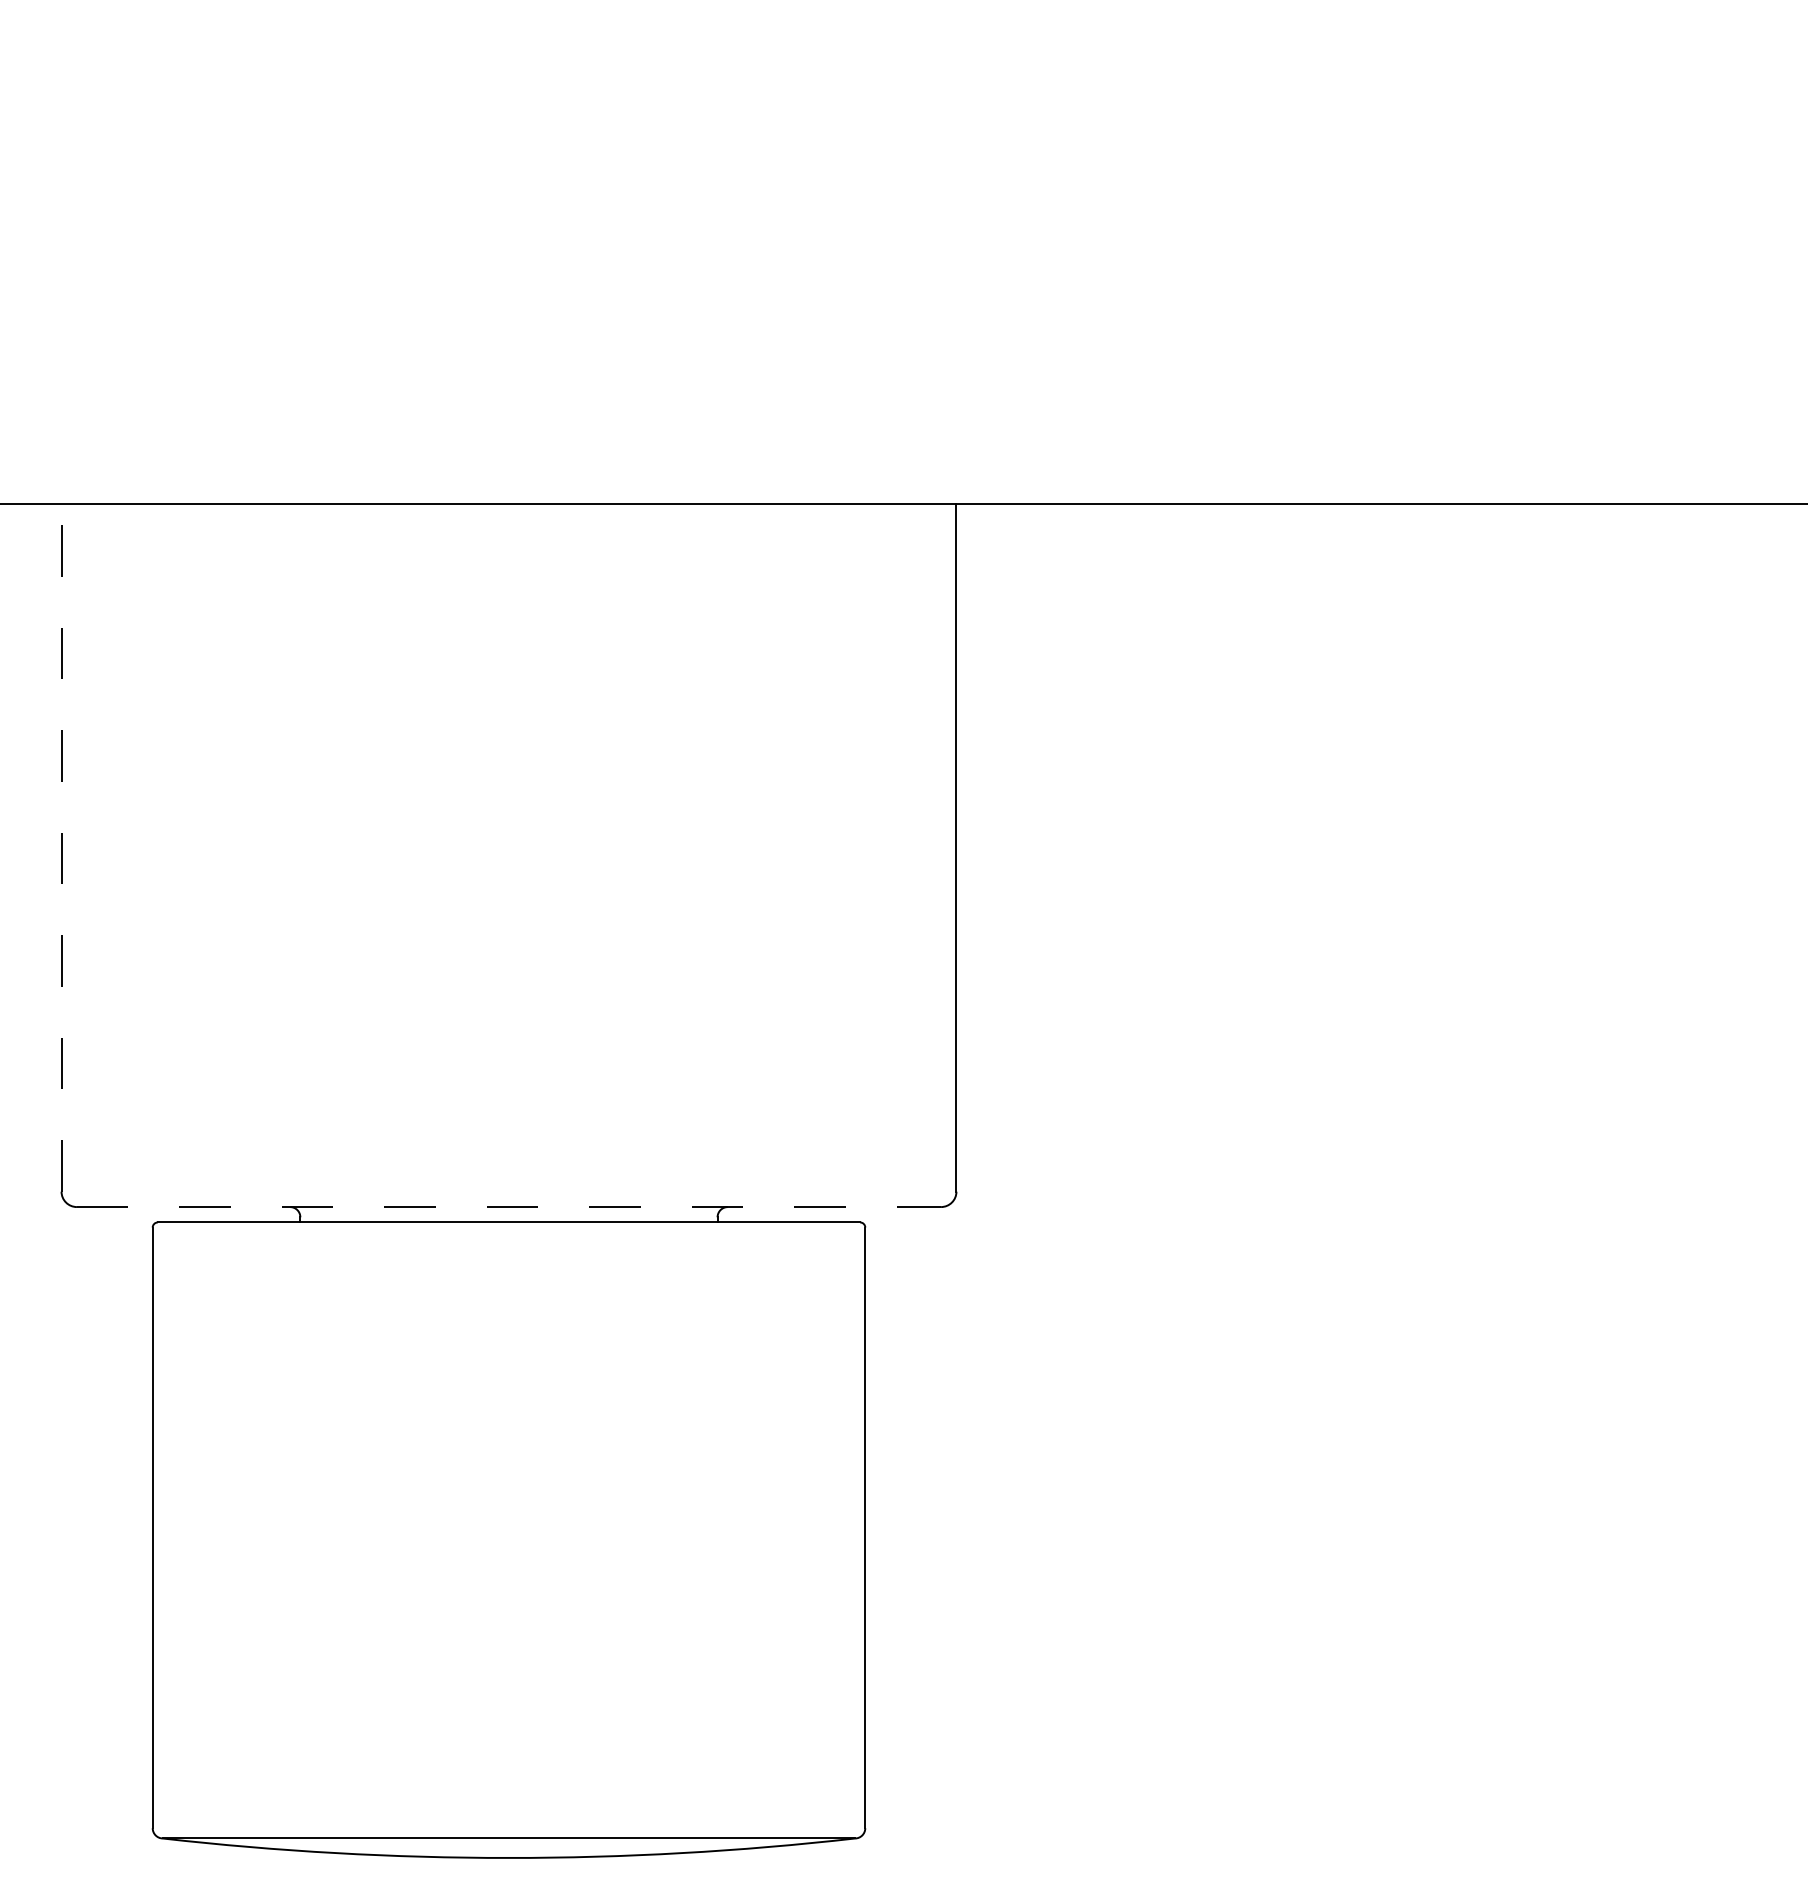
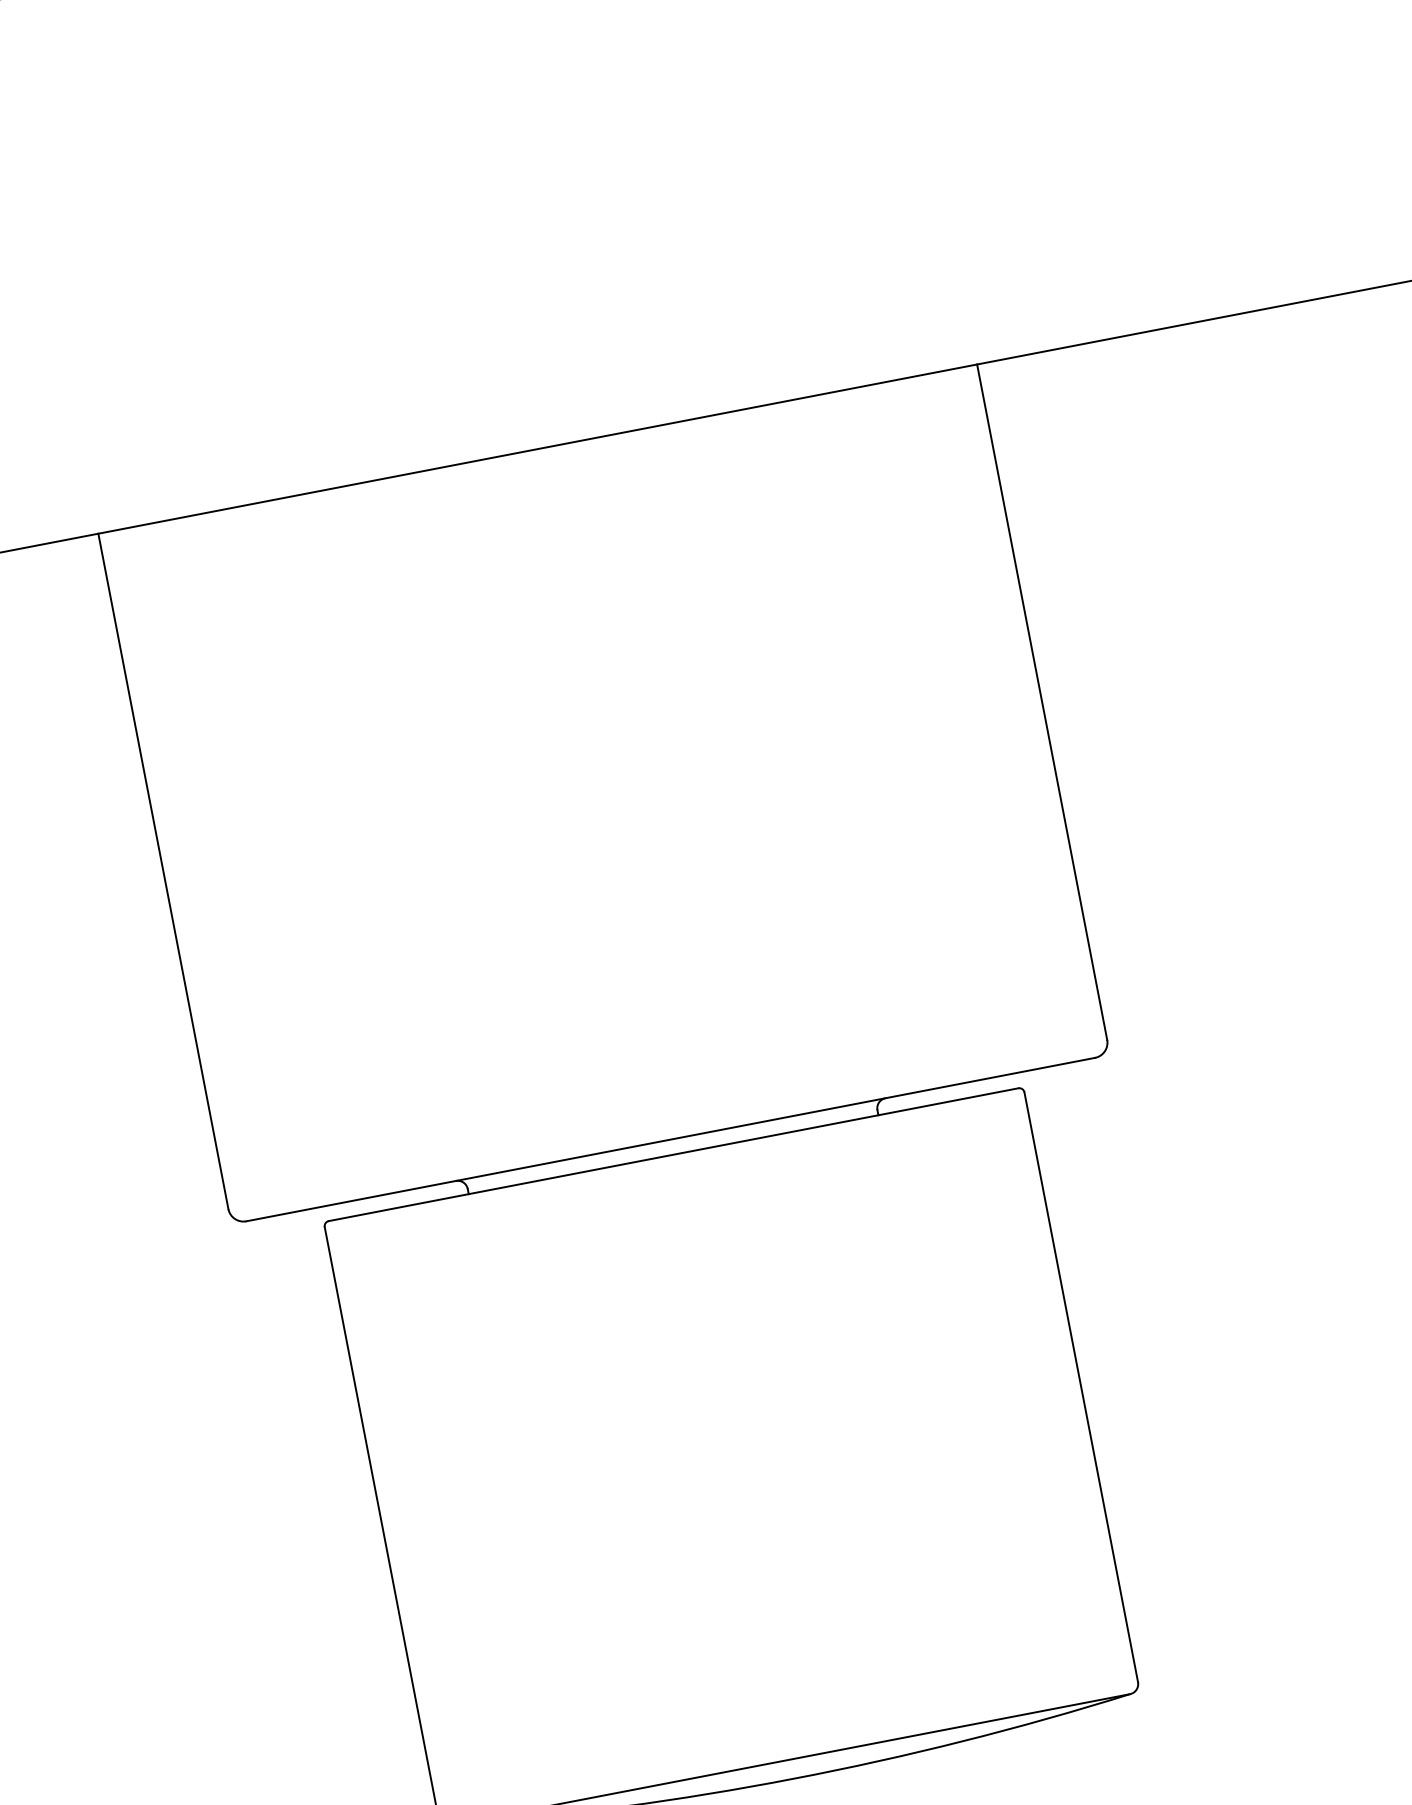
line: (61, 847) -> (163, 871), dashed -> solid
line: (509, 1207) -> (671, 1139), dashed -> solid

